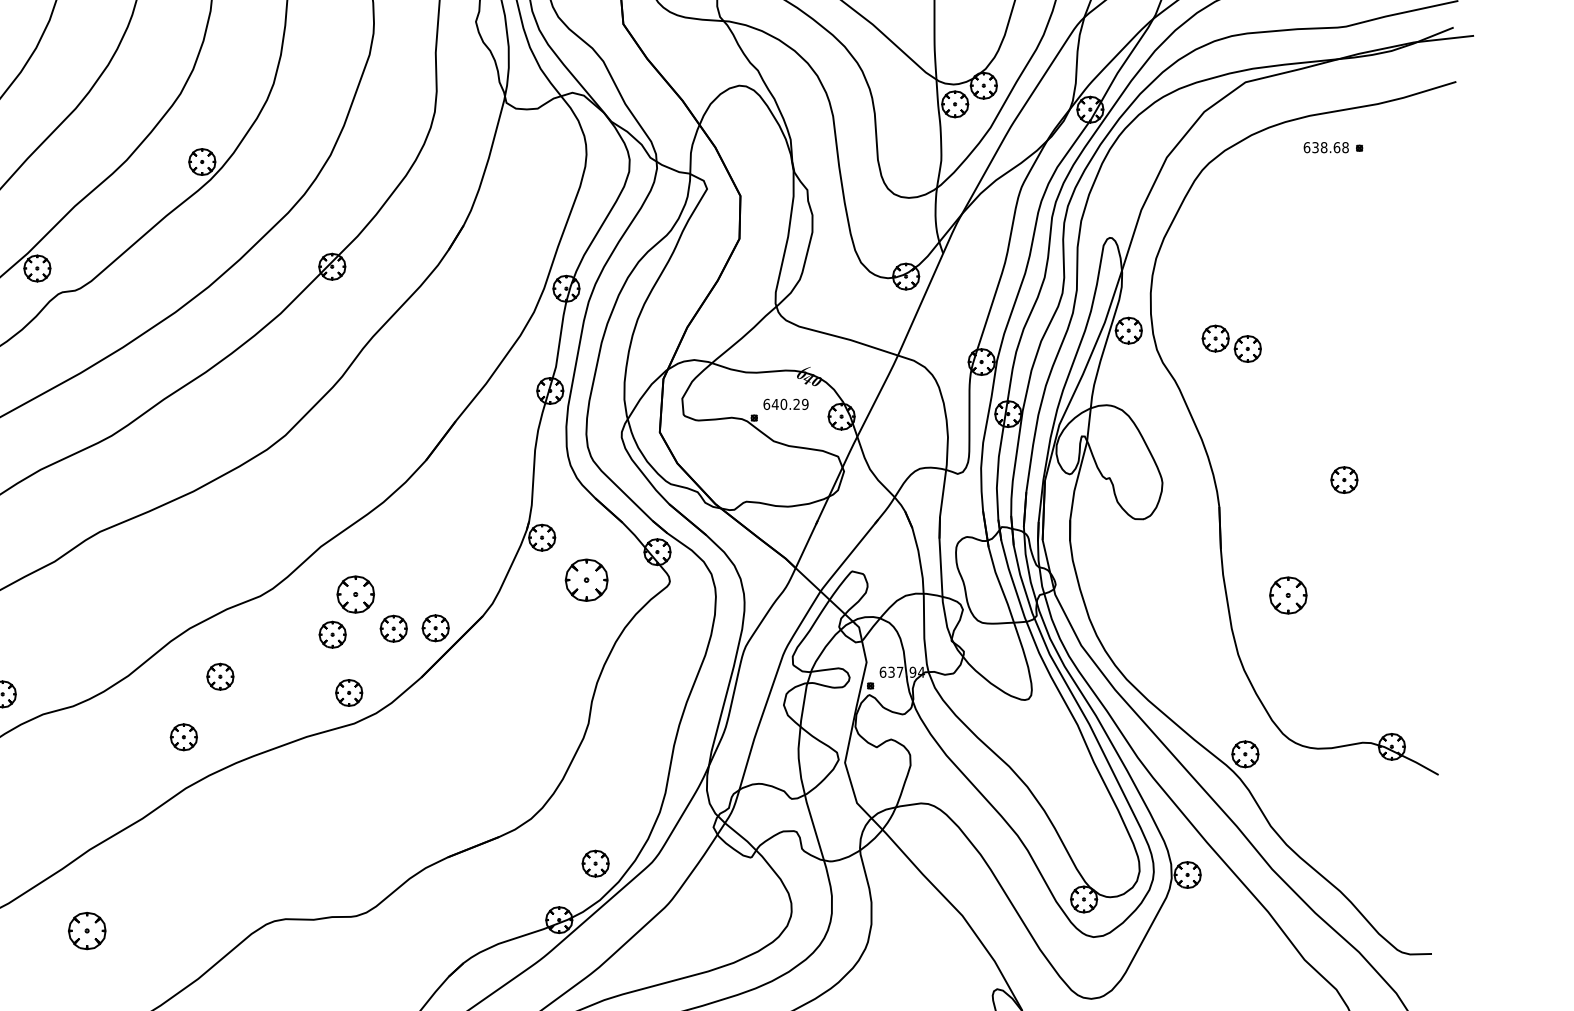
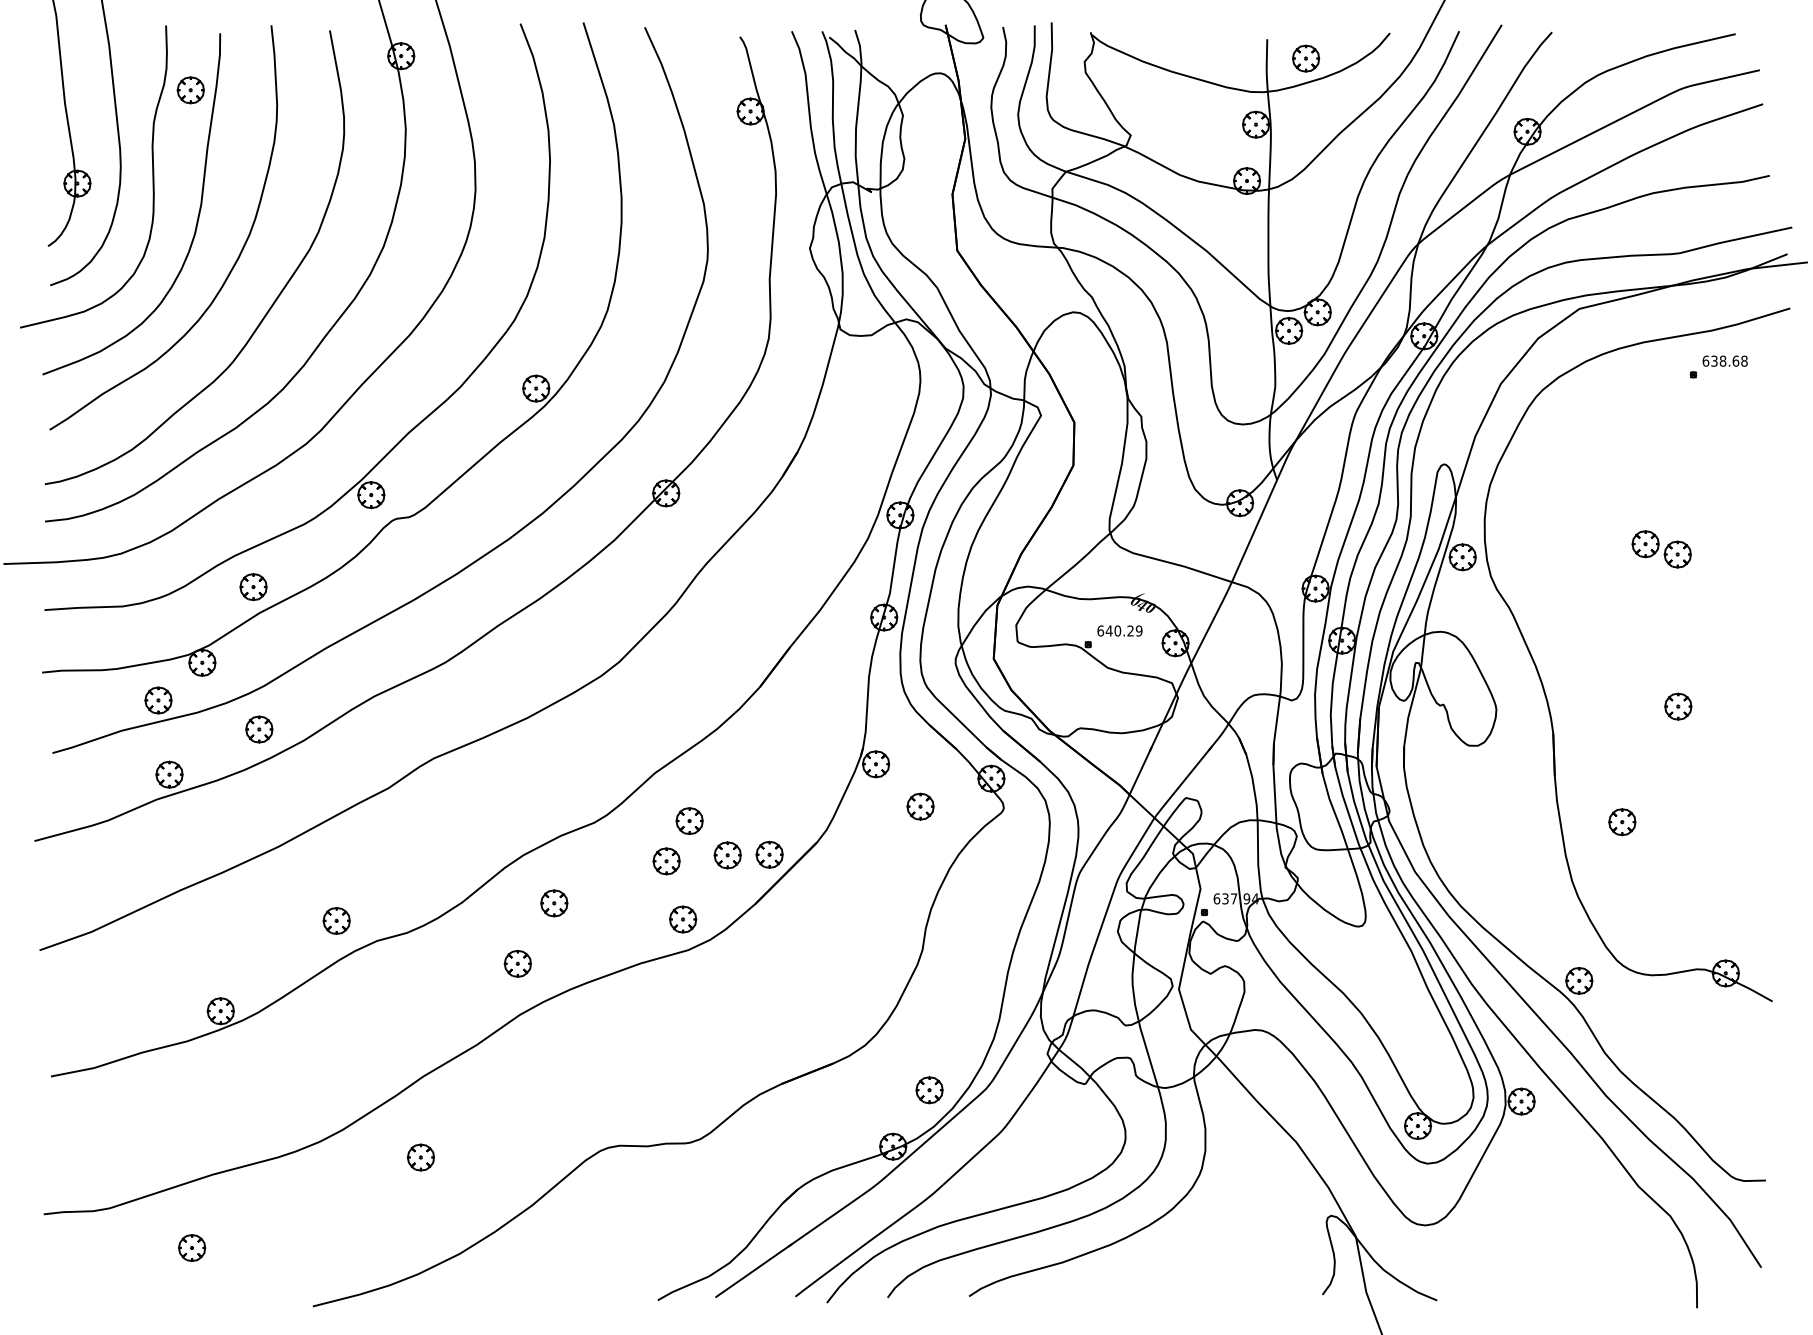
text: (1325, 146) -> (1724, 360), moved
part: (1231, 343) -> (1661, 549), moved
part: (586, 579) -> (920, 806), size x0.62
part: (355, 593) -> (689, 820), size x0.71
part: (1288, 595) -> (1622, 822), size x0.71
part: (86, 930) -> (420, 1157), size x0.71

